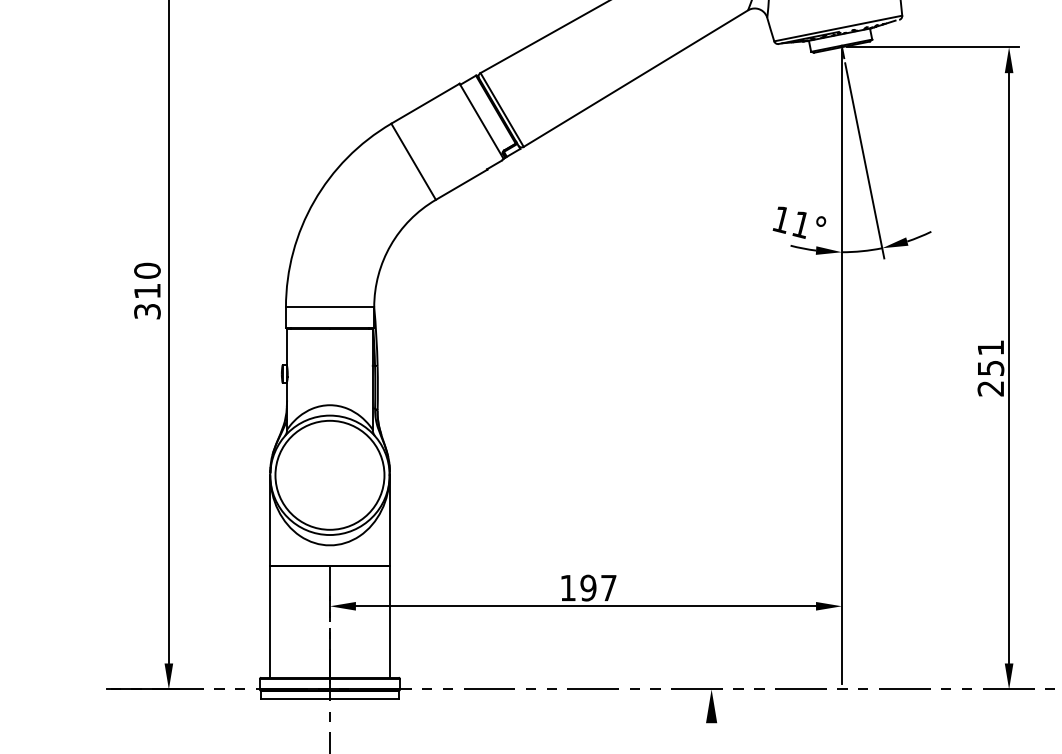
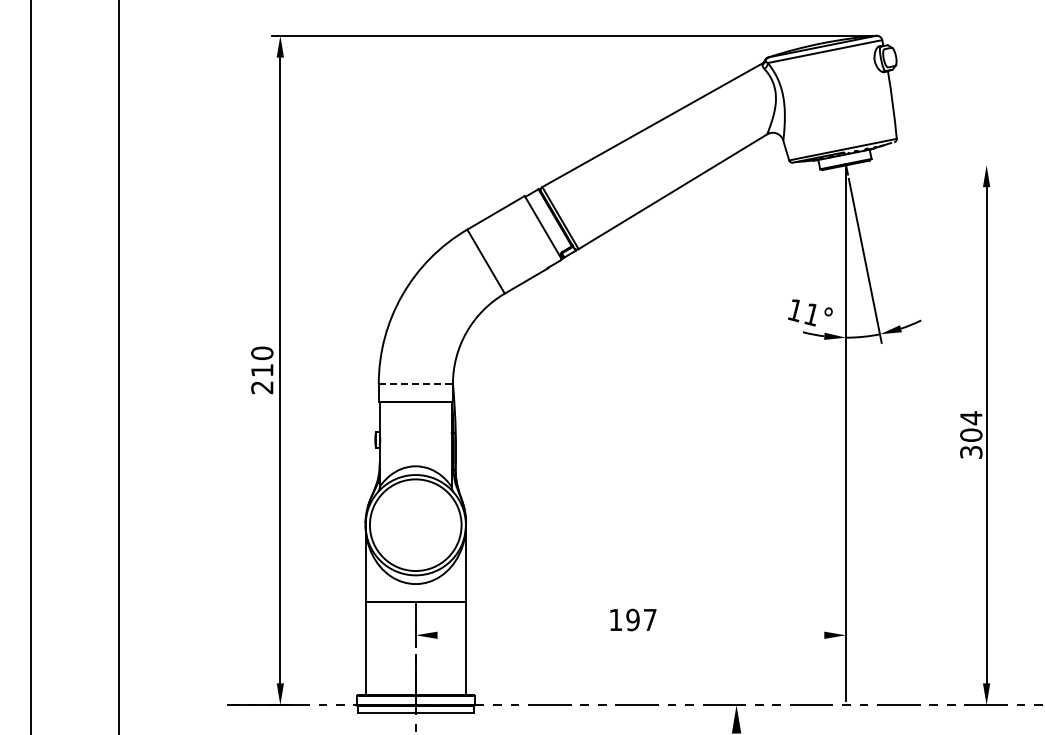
line: (932, 47) -> (922, 165), removed
line: (330, 307) -> (416, 384), solid -> dashed
text: (147, 311) -> (262, 387), 310 -> 210
text: (991, 367) -> (971, 434), 251 -> 304
line: (587, 606) -> (632, 635), removed

